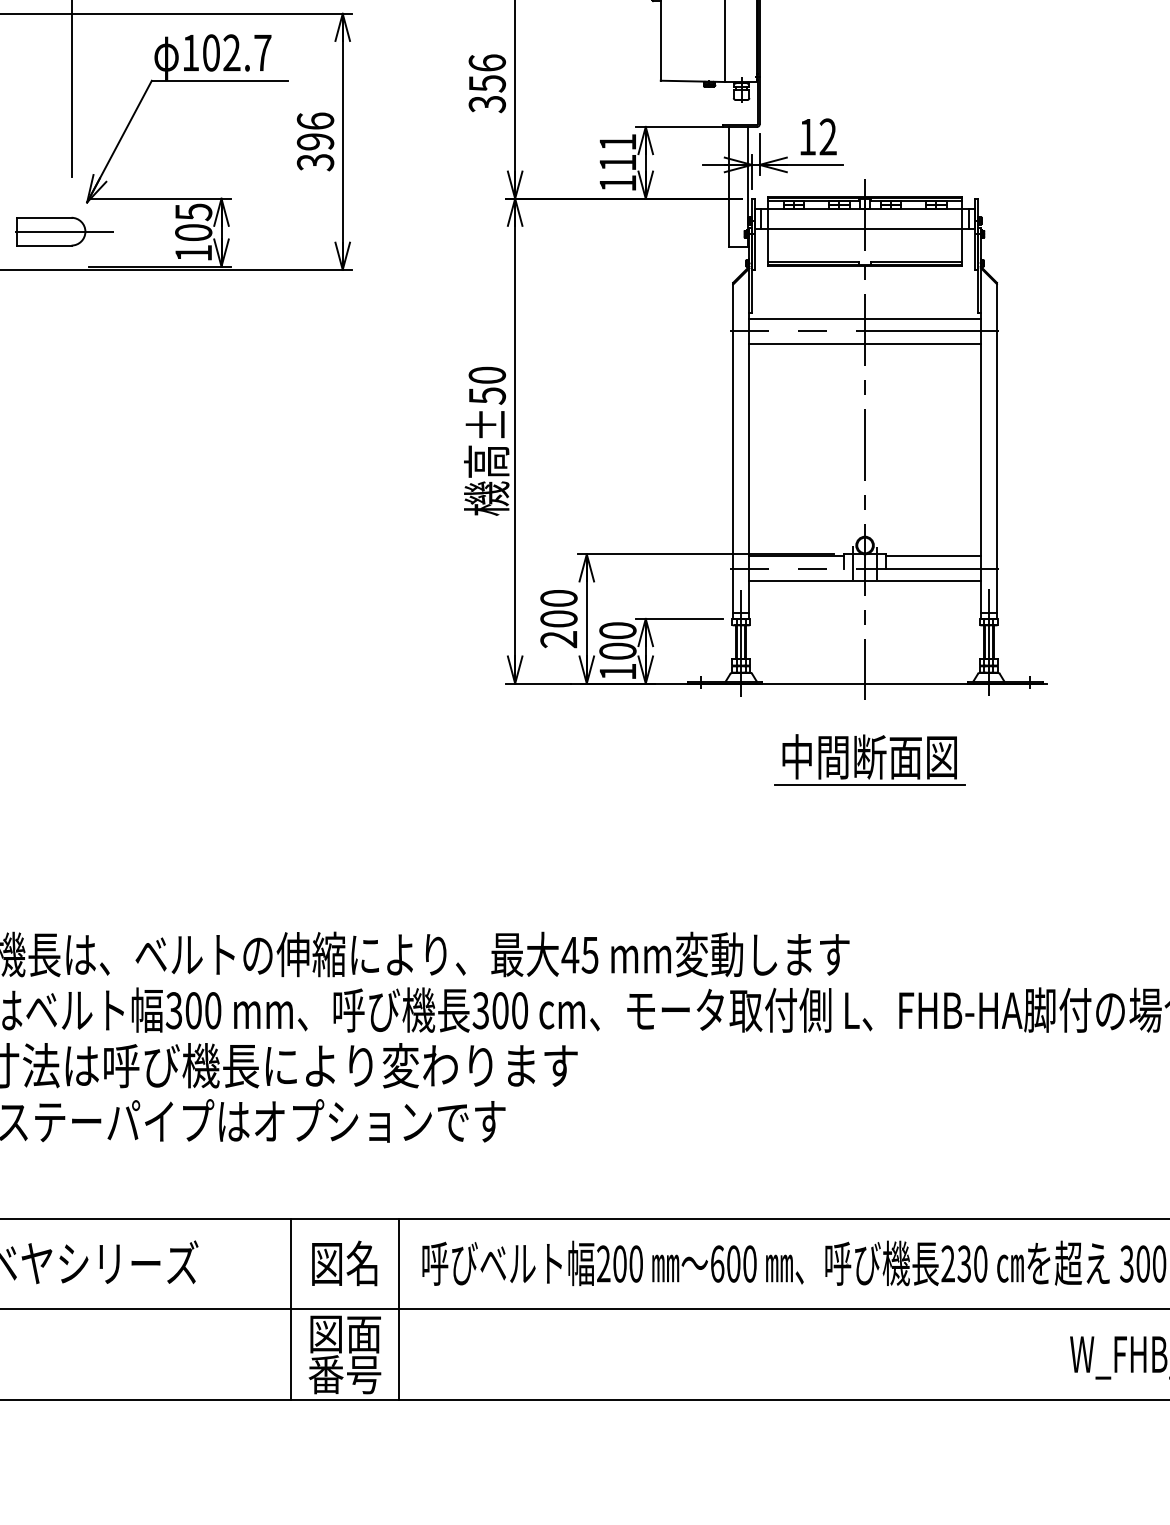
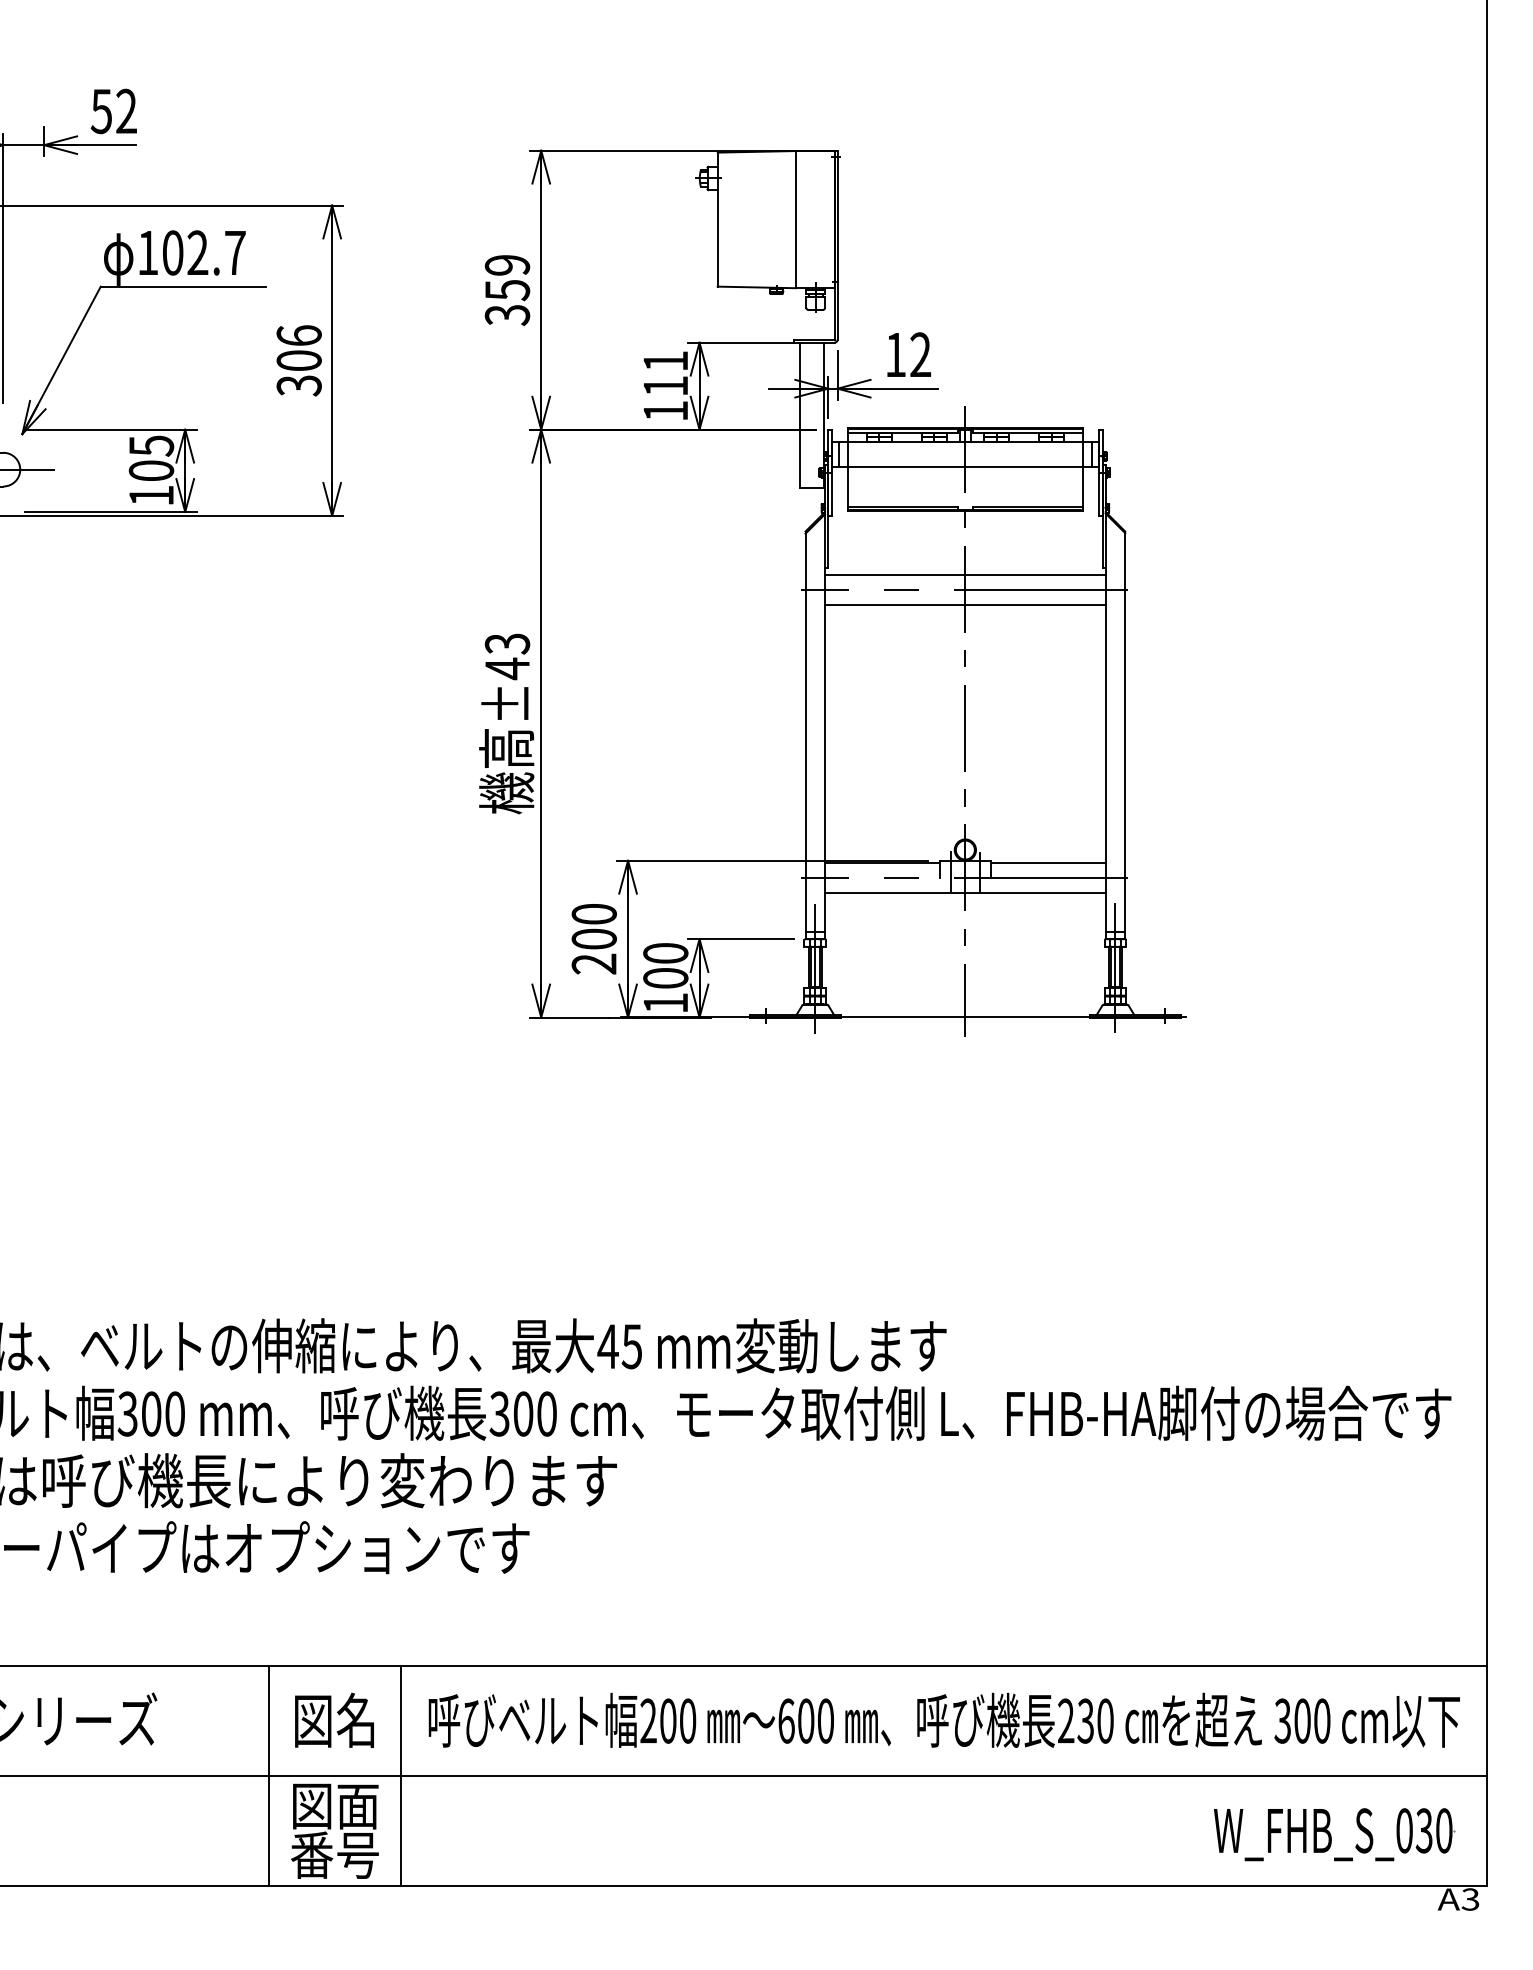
text: (487, 62) -> (507, 264), 356 -> 359
text: (314, 141) -> (298, 360), 396 -> 306
text: (487, 385) -> (507, 656), ±50 -> ±43
part: (869, 759) -> (970, 1109), removed

